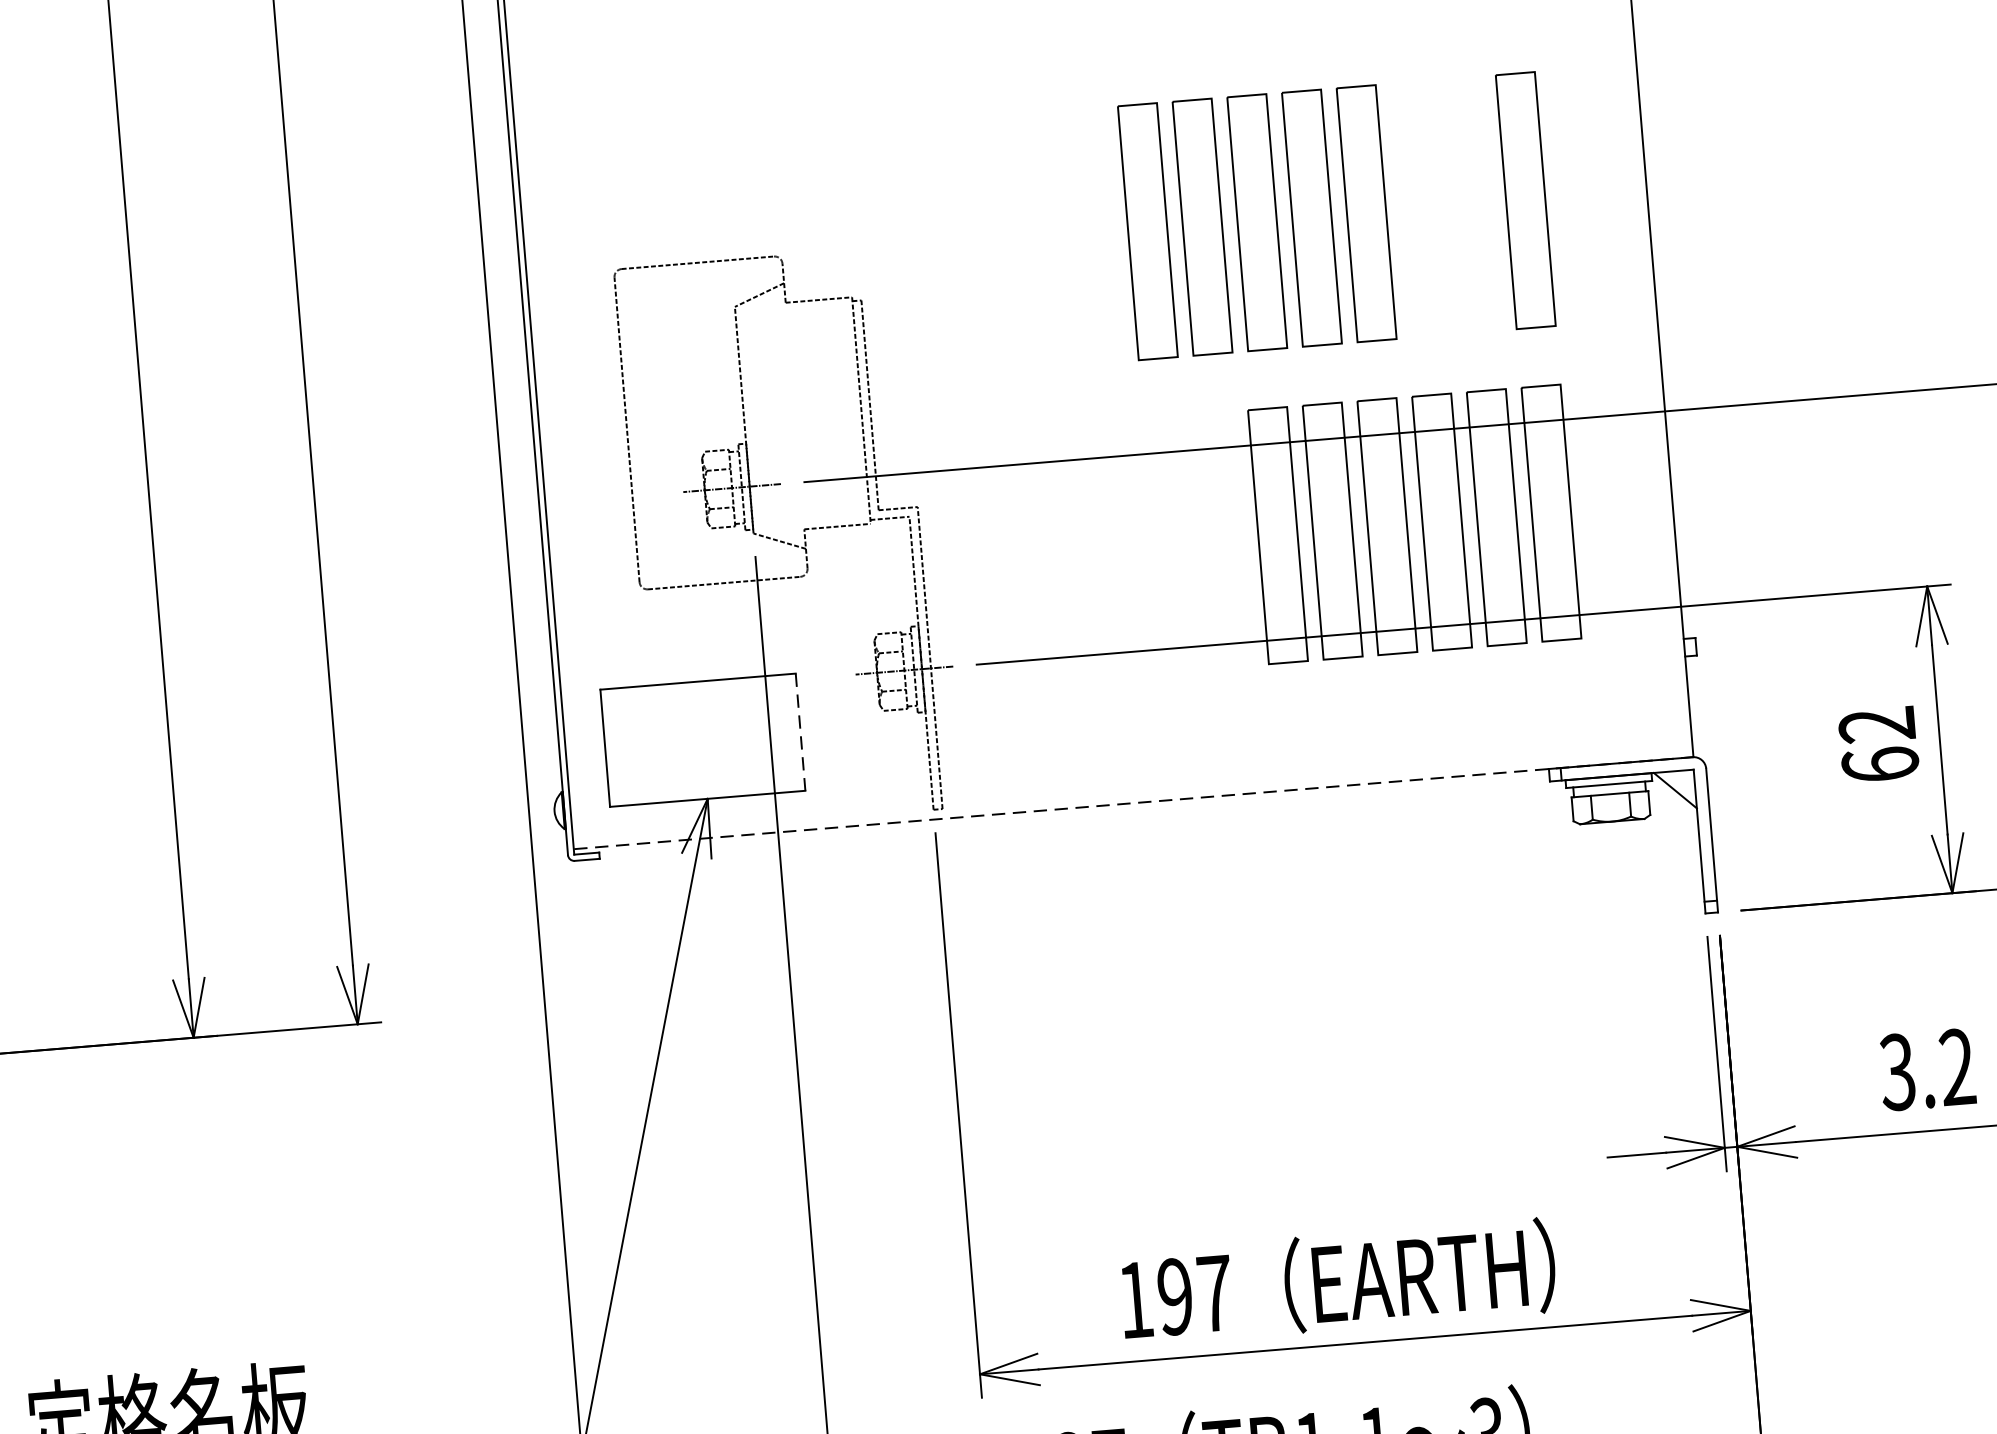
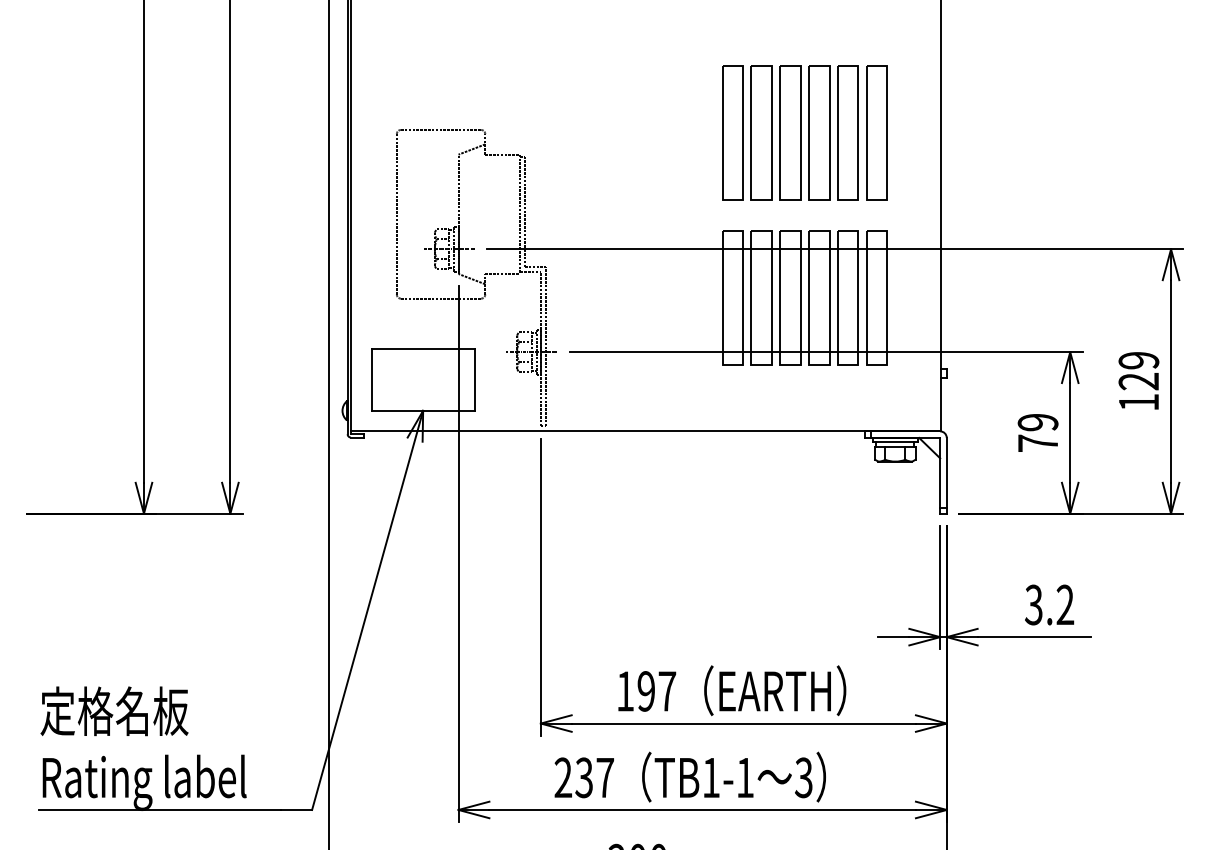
part: (1257, 221) -> (790, 132), moved
line: (800, 731) -> (474, 379), dashed -> solid
text: (1877, 744) -> (1037, 432), 62 -> 79
line: (1133, 803) -> (645, 431), dashed -> solid

